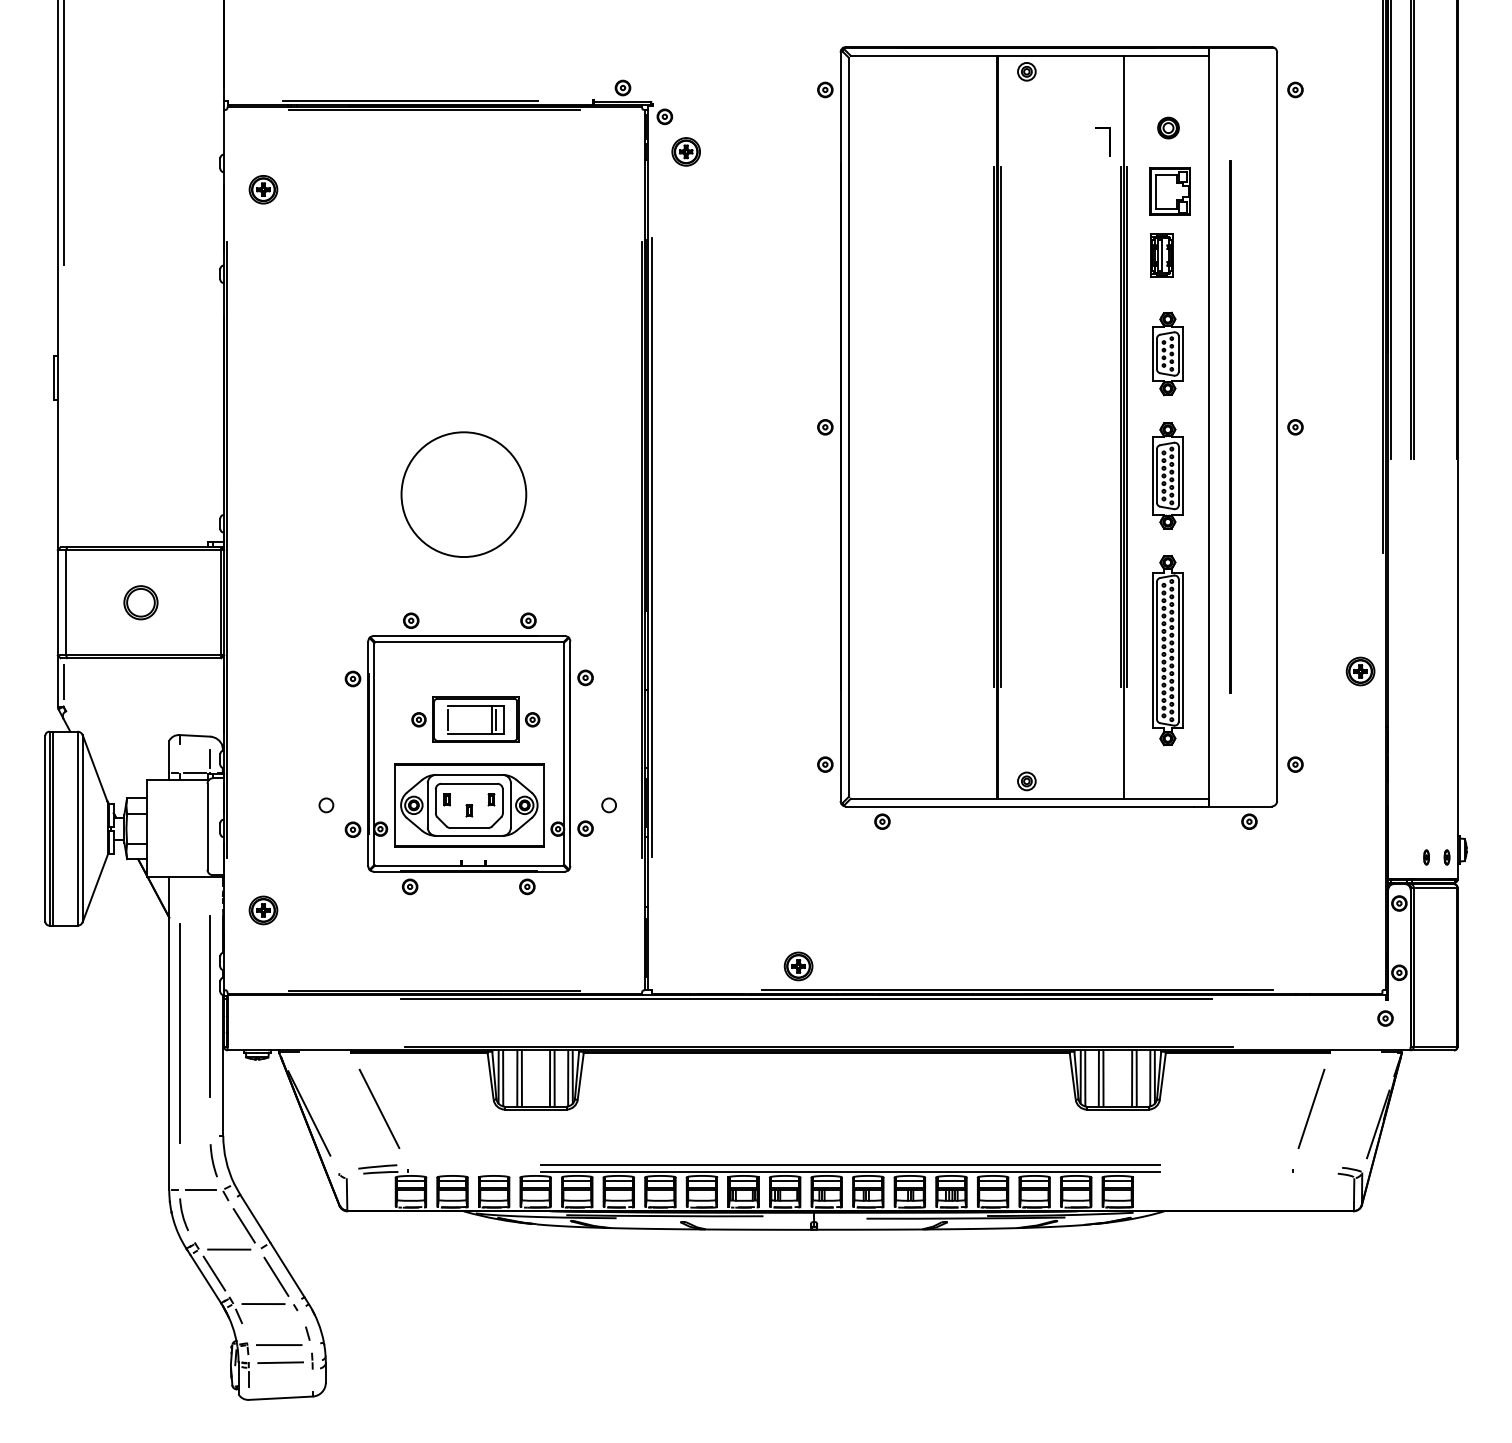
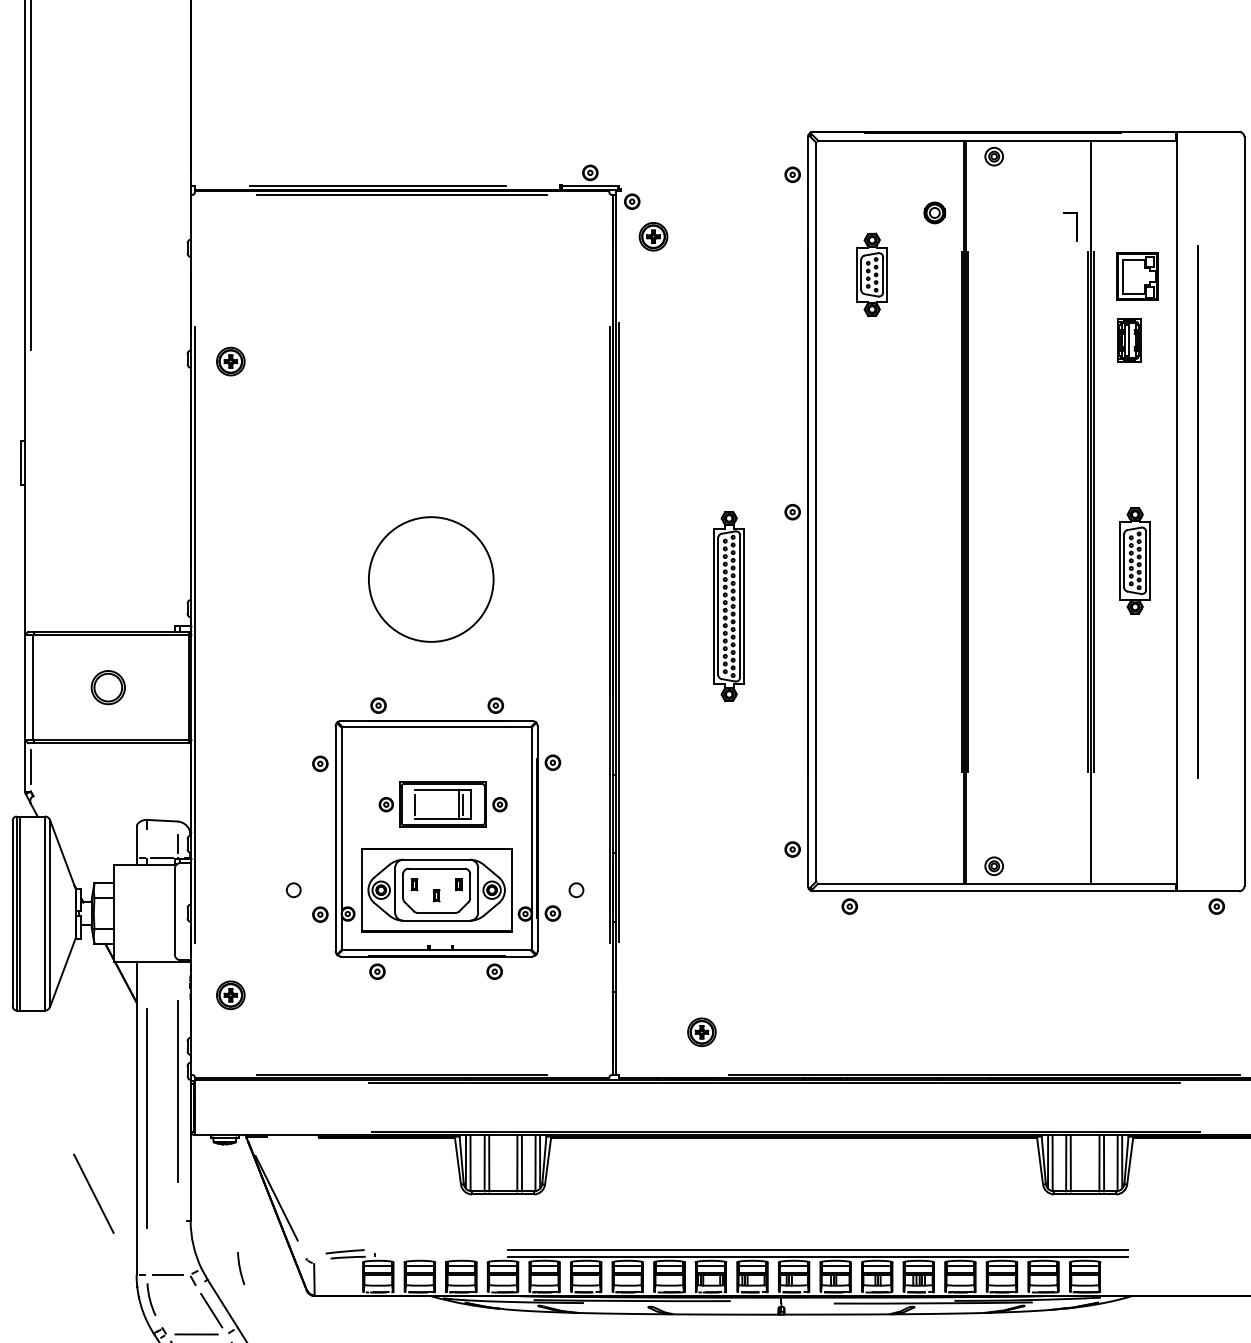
part: (1168, 127) -> (934, 212), moved
part: (263, 189) -> (230, 361), moved
part: (1167, 353) -> (871, 274), moved
part: (1167, 650) -> (728, 606), moved
part: (798, 966) -> (701, 1032), moved
line: (379, 1108) -> (93, 1193), moved
arc: (213, 1160) -> (240, 1268), moved

